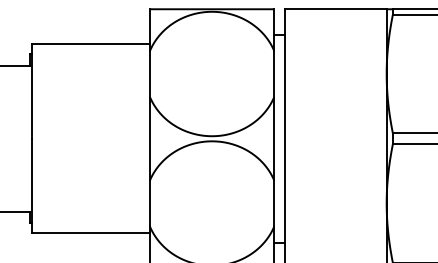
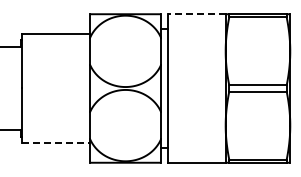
line: (335, 9) -> (196, 14), solid -> dashed
line: (91, 232) -> (56, 142), solid -> dashed

